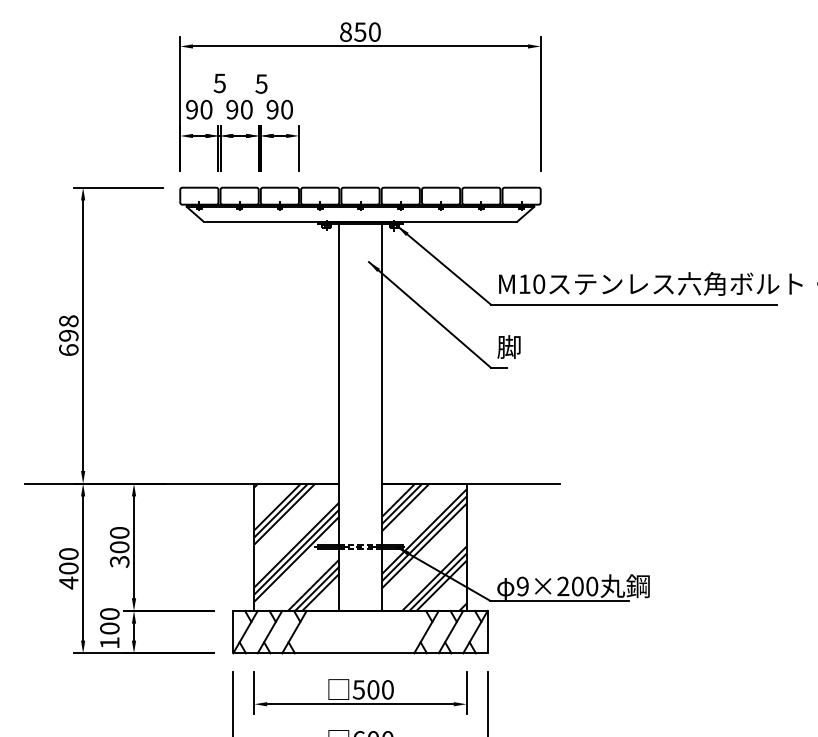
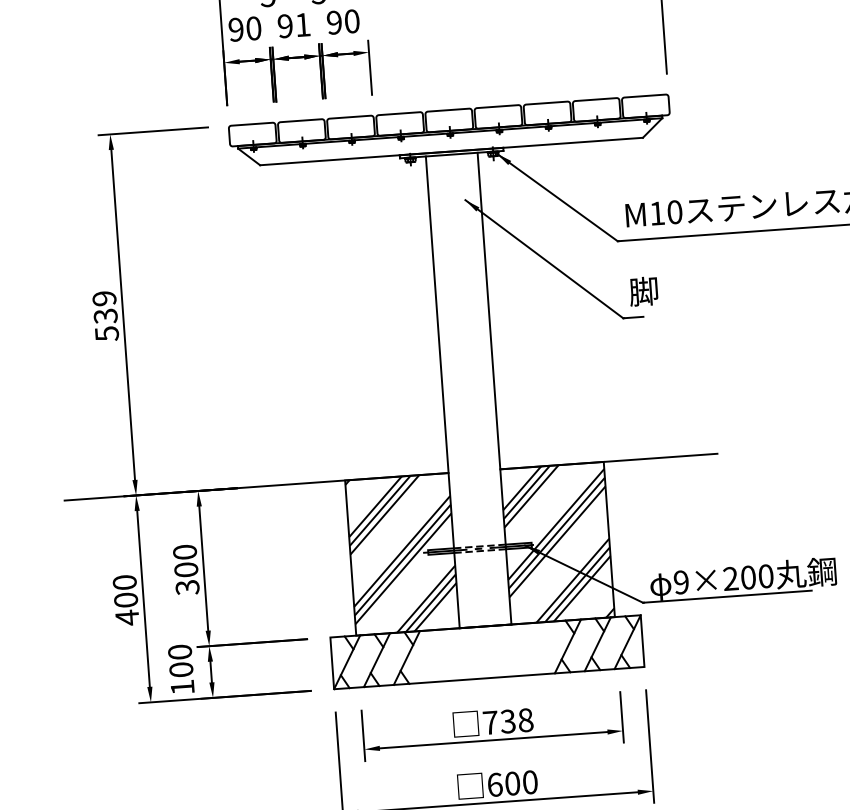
text: (246, 109) -> (302, 24), 90 -> 91
text: (68, 335) -> (105, 315), 698 -> 539
text: (372, 689) -> (507, 721), 500 -> 738

